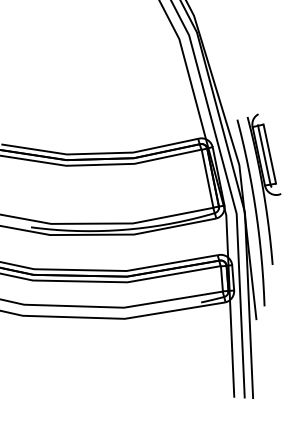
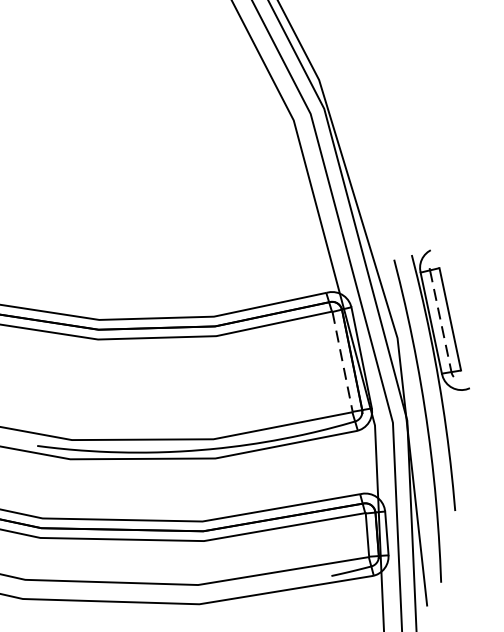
line: (264, 155) -> (441, 321), solid -> dashed
line: (207, 179) -> (342, 363), solid -> dashed

